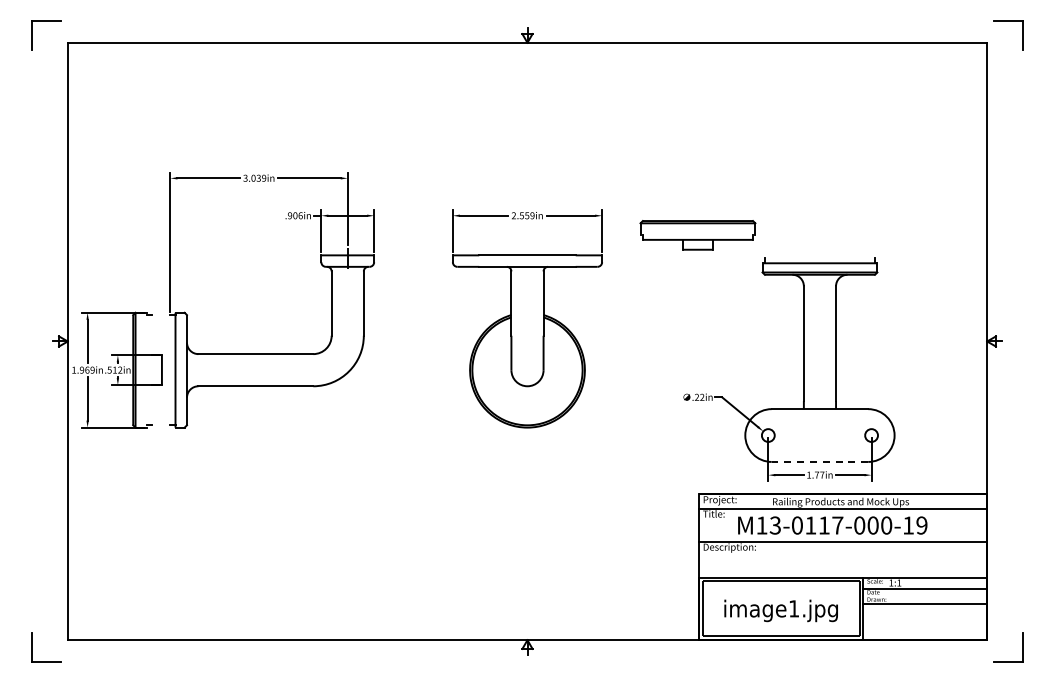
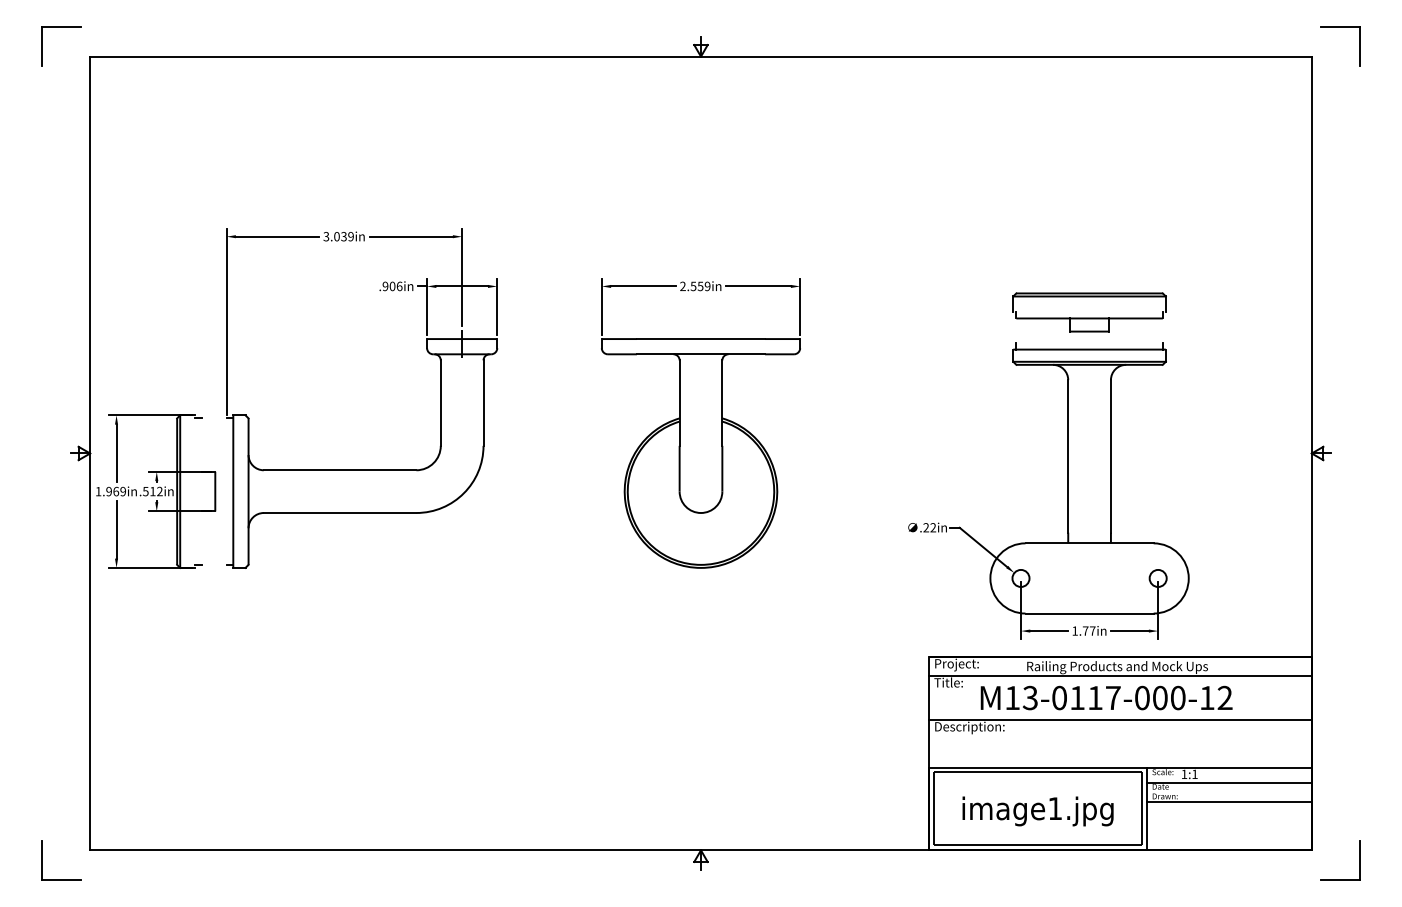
part: (697, 235) -> (1088, 312), moved
line: (819, 461) -> (1088, 612), dashed -> solid
text: (921, 525) -> (1224, 697), M13-0117-000-19 -> M13-0117-000-12

